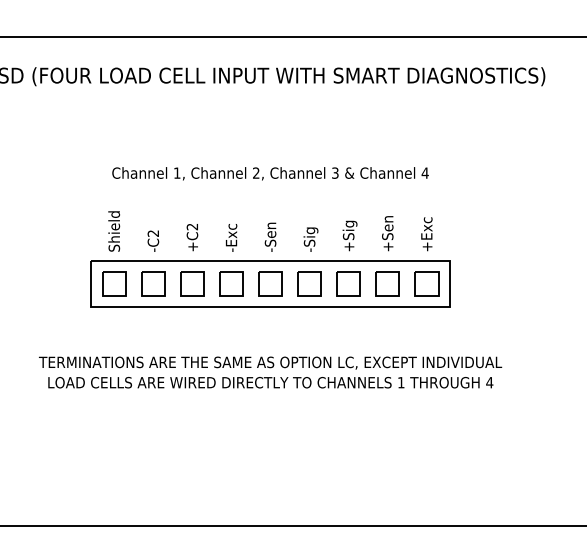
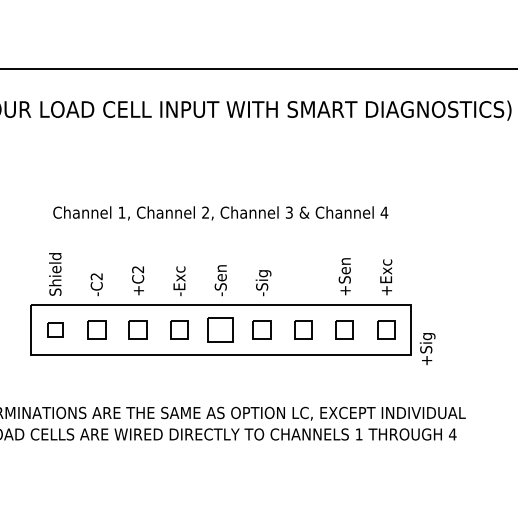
text: (349, 235) -> (427, 348), moved
part: (114, 283) -> (55, 329), size x0.6
part: (153, 283) -> (96, 329), size x0.7
part: (192, 283) -> (138, 329), size x0.7
part: (231, 283) -> (179, 329), size x0.7
part: (309, 283) -> (261, 329), size x0.7
part: (348, 283) -> (303, 329), size x0.7
part: (387, 283) -> (344, 329), size x0.7
part: (426, 283) -> (385, 329), size x0.7

